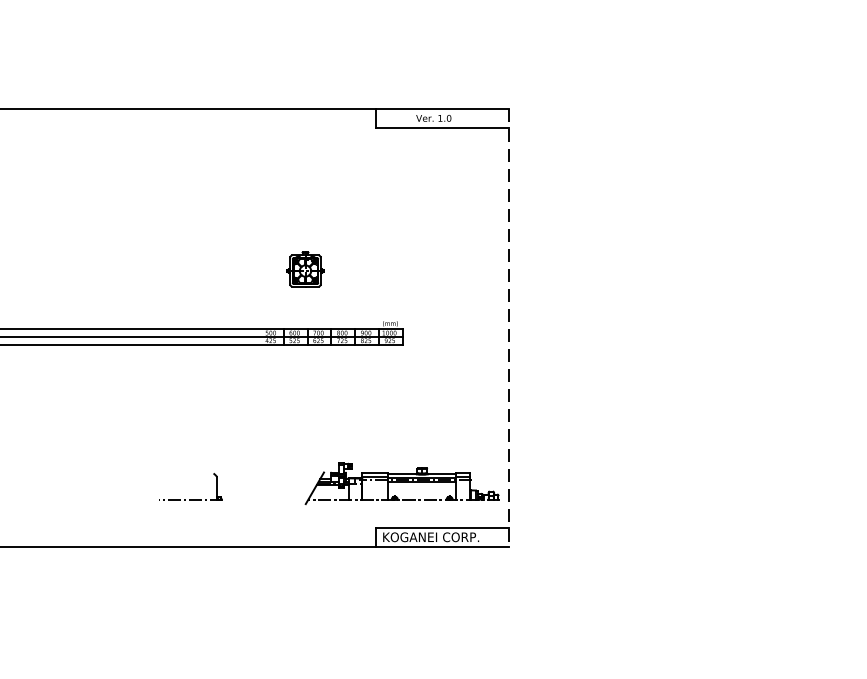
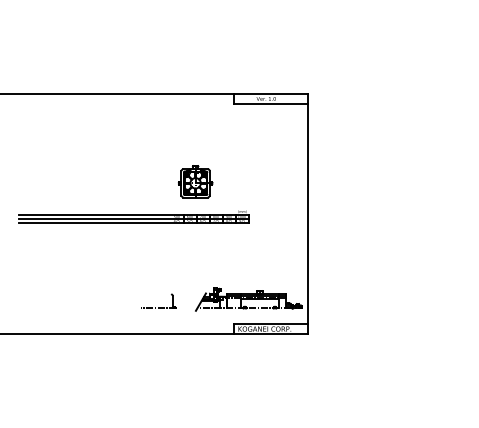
part: (304, 268) -> (195, 181), size x1.67
line: (508, 328) -> (307, 214), dashed -> solid
part: (190, 498) -> (158, 307), moved

